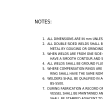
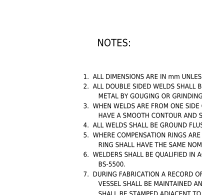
text: (42, 21) -> (112, 42), moved

